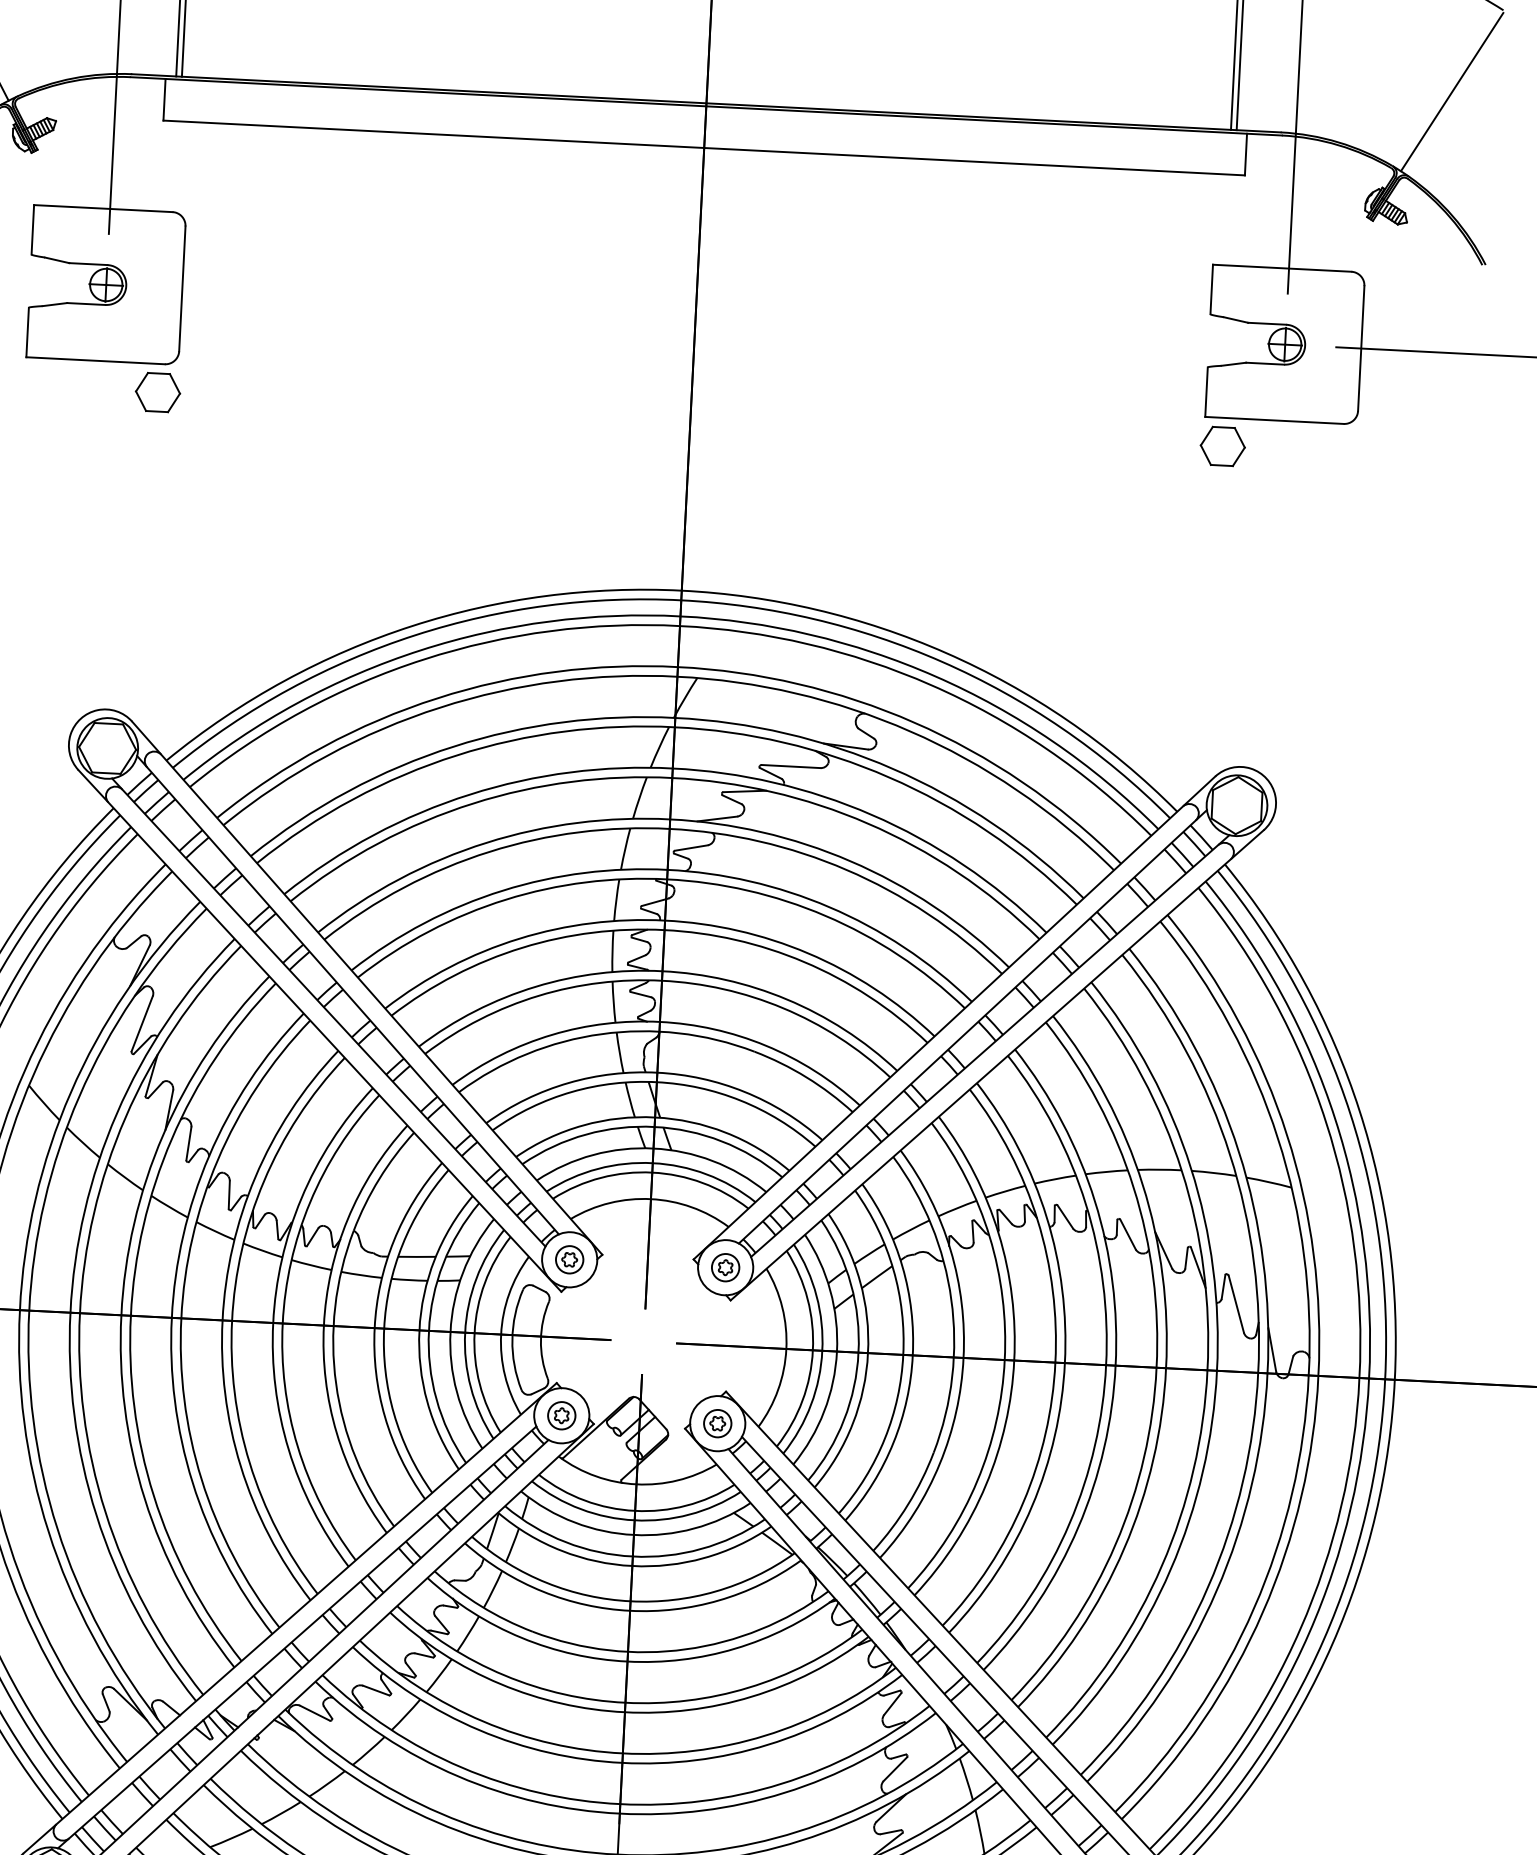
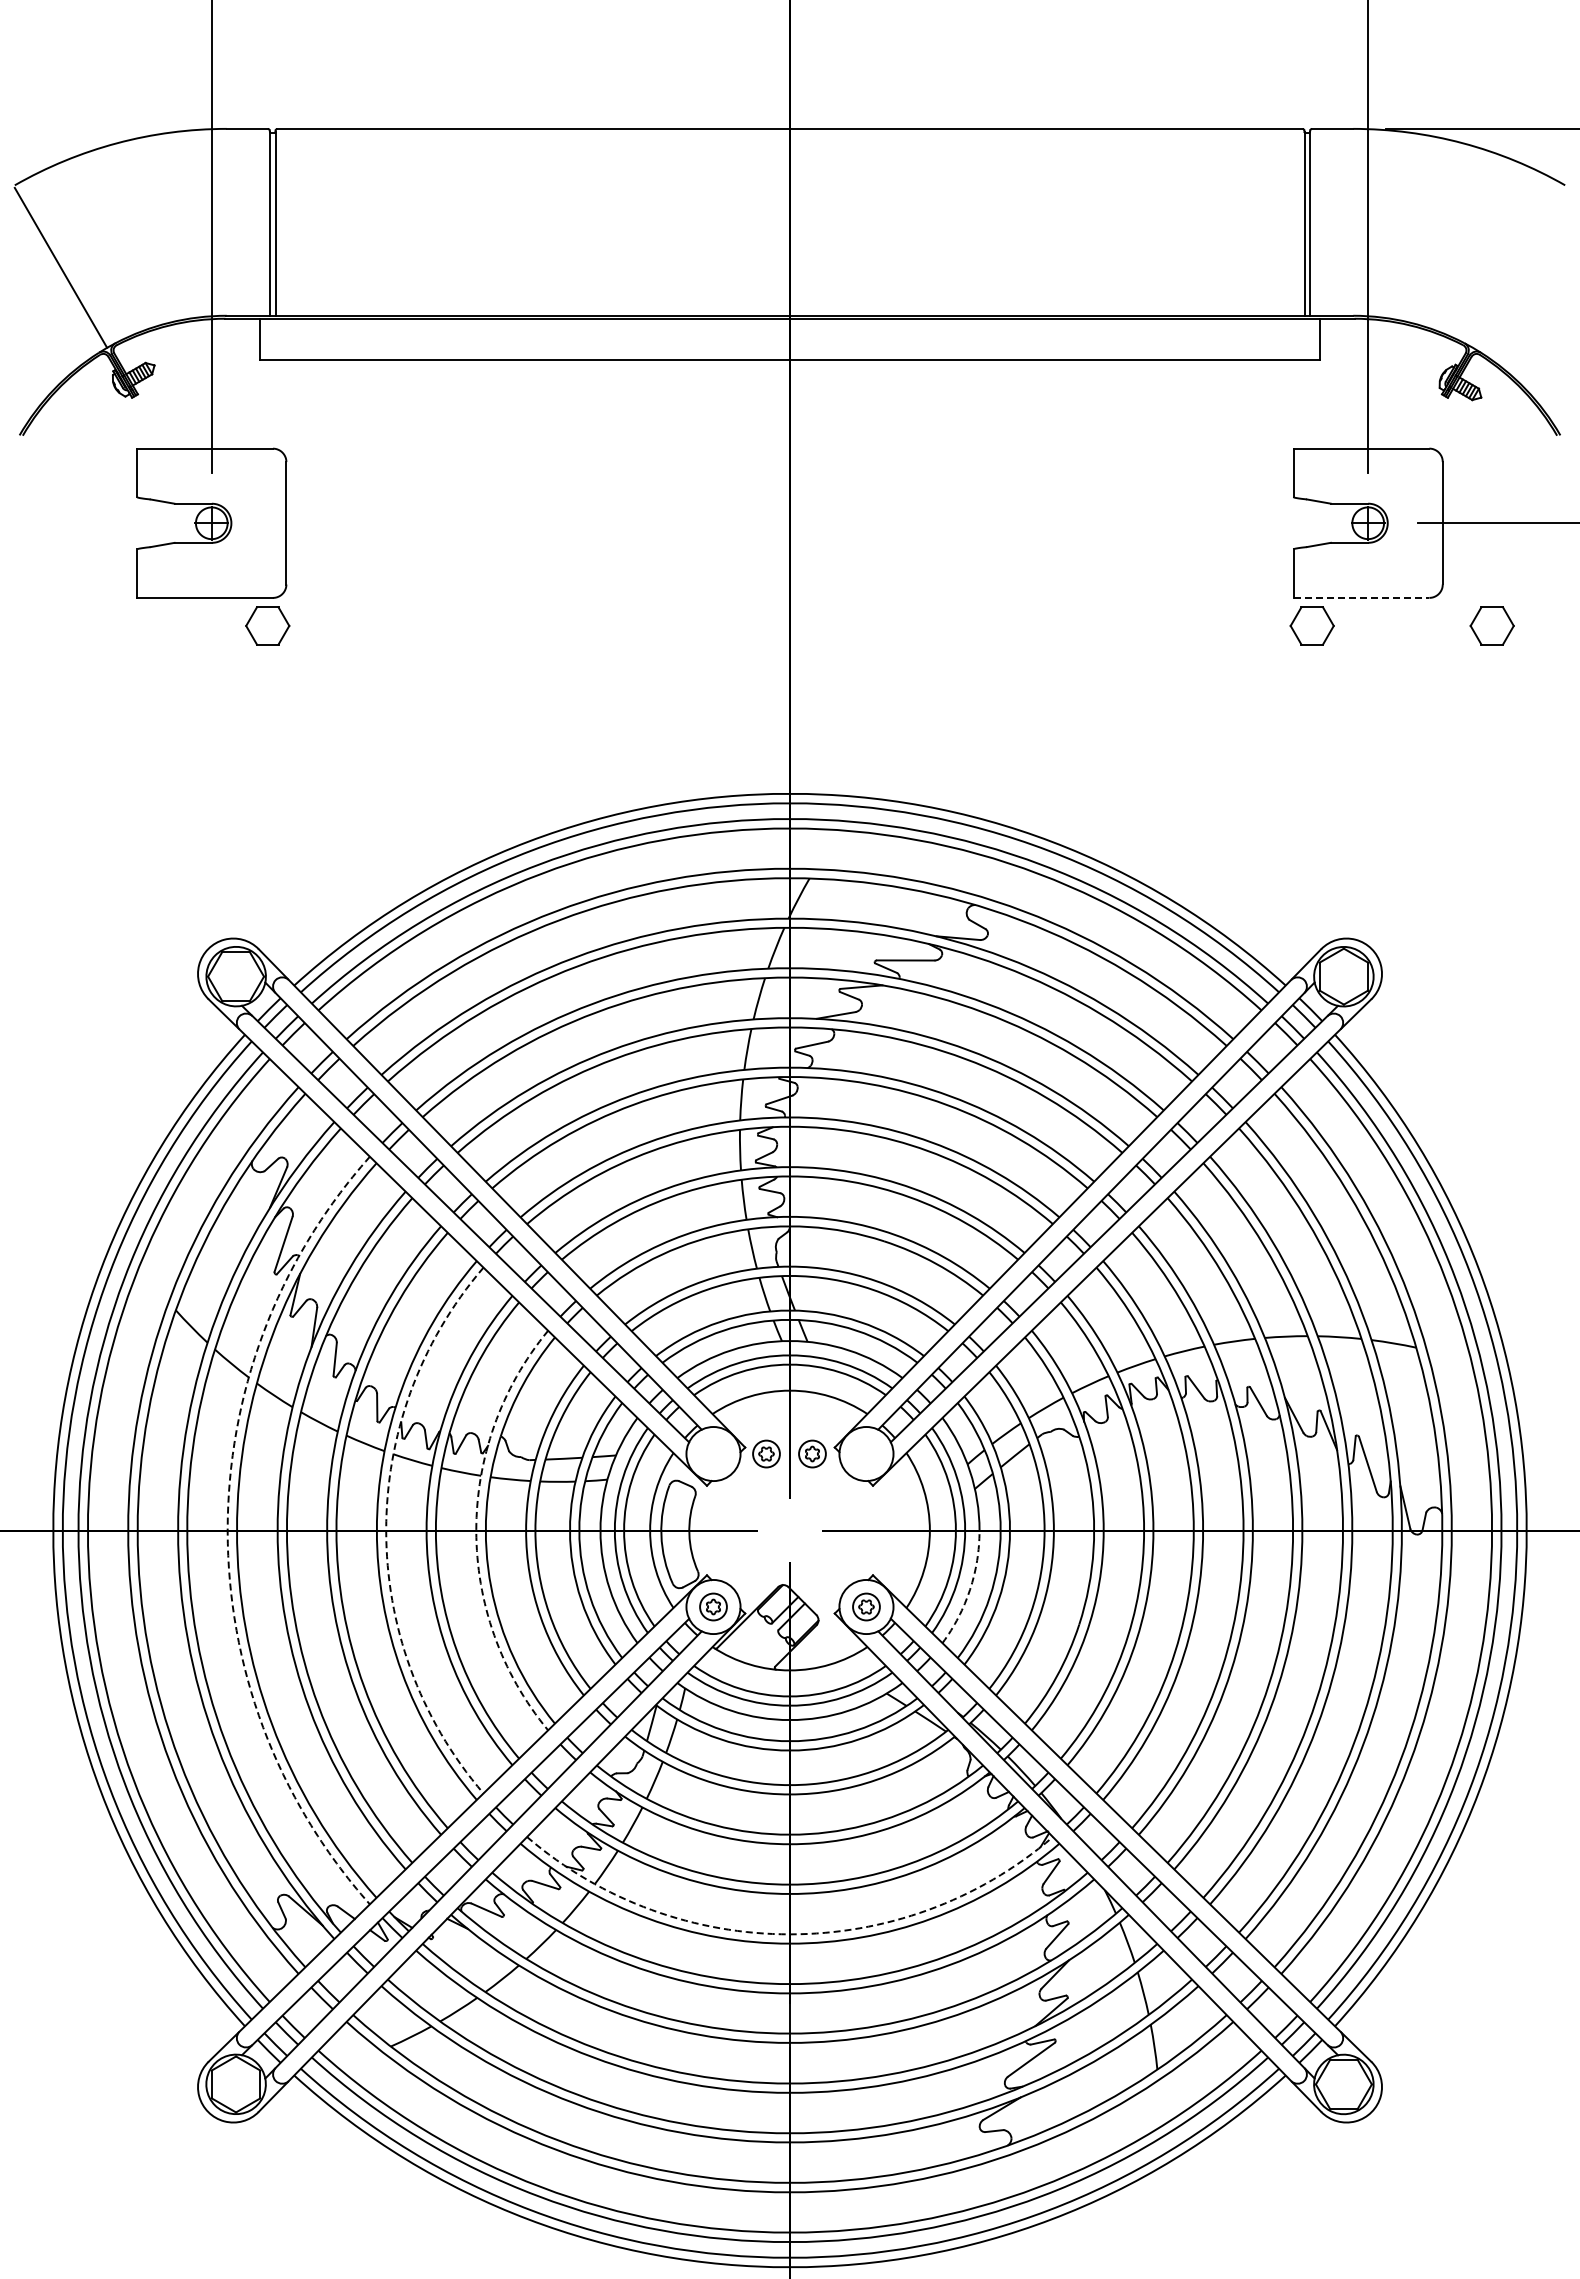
line: (1451, 91) -> (1518, 267), removed
line: (1274, 420) -> (1361, 597), solid -> dashed
part: (1405, 455) -> (1491, 625), added
part: (569, 1259) -> (766, 1453), moved
part: (725, 1267) -> (812, 1453), moved
arc: (70, 1312) -> (227, 1530), solid -> dashed
arc: (232, 1320) -> (386, 1530), solid -> dashed
arc: (324, 1325) -> (476, 1530), solid -> dashed
arc: (824, 1411) -> (970, 1589), solid -> dashed
arc: (623, 1753) -> (790, 1934), solid -> dashed

